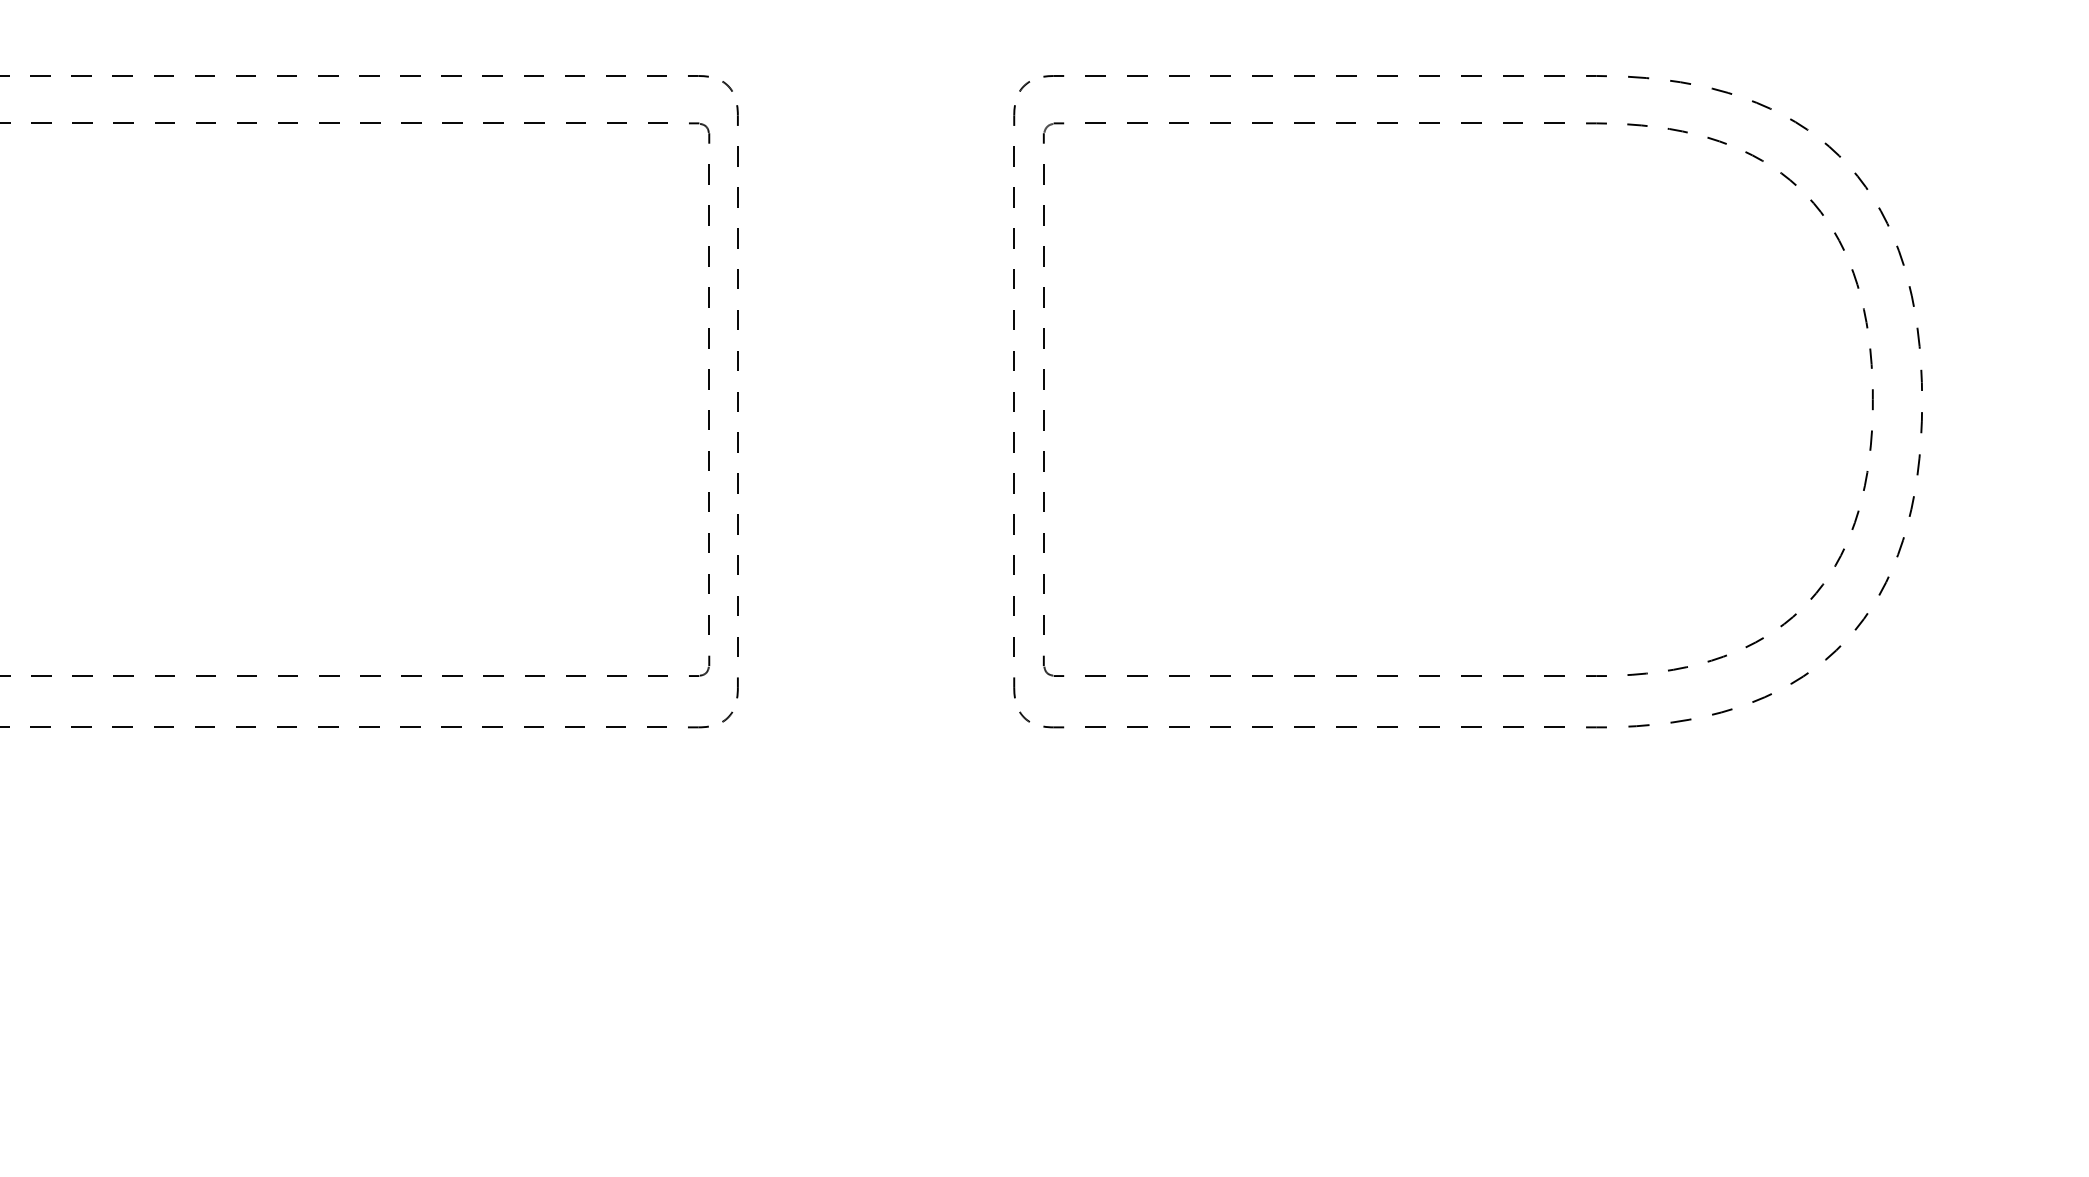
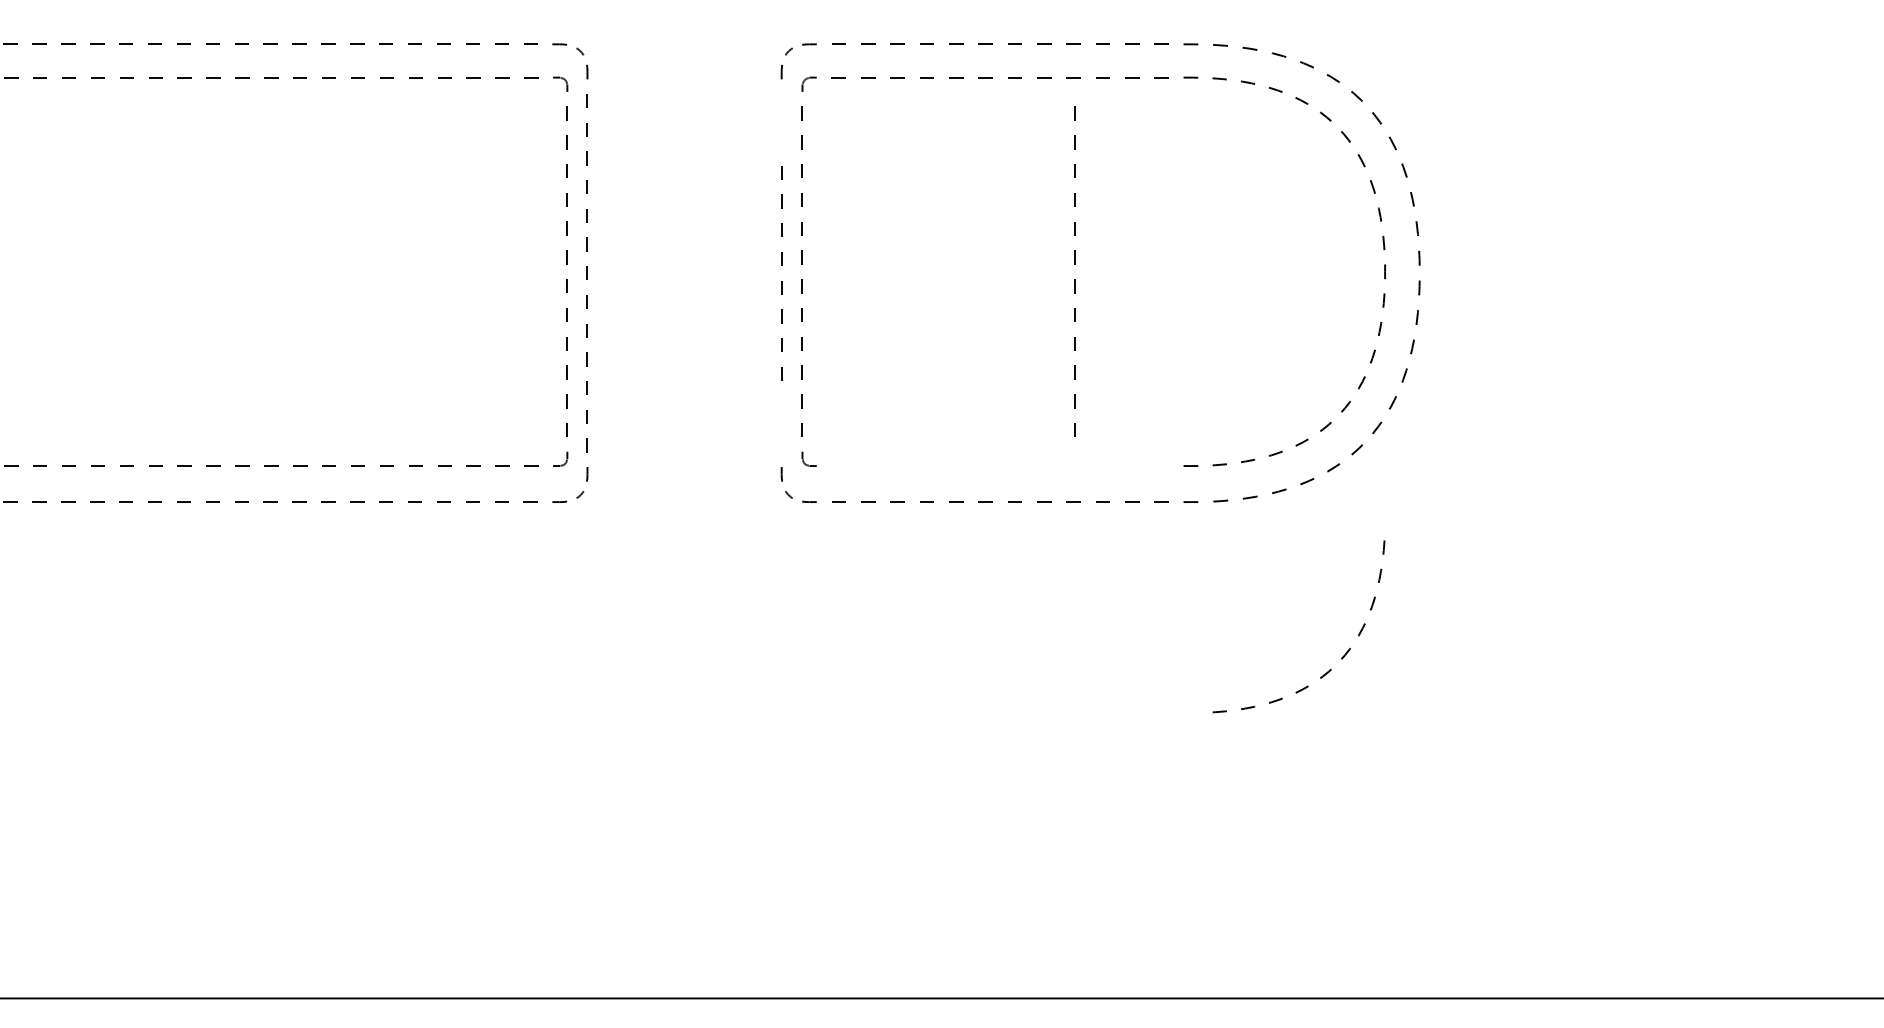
part: (1430, 389) -> (1074, 264), added
part: (1013, 402) -> (781, 273), size x0.6
part: (1314, 675) -> (992, 465), removed
part: (1795, 964) -> (1330, 668), added

